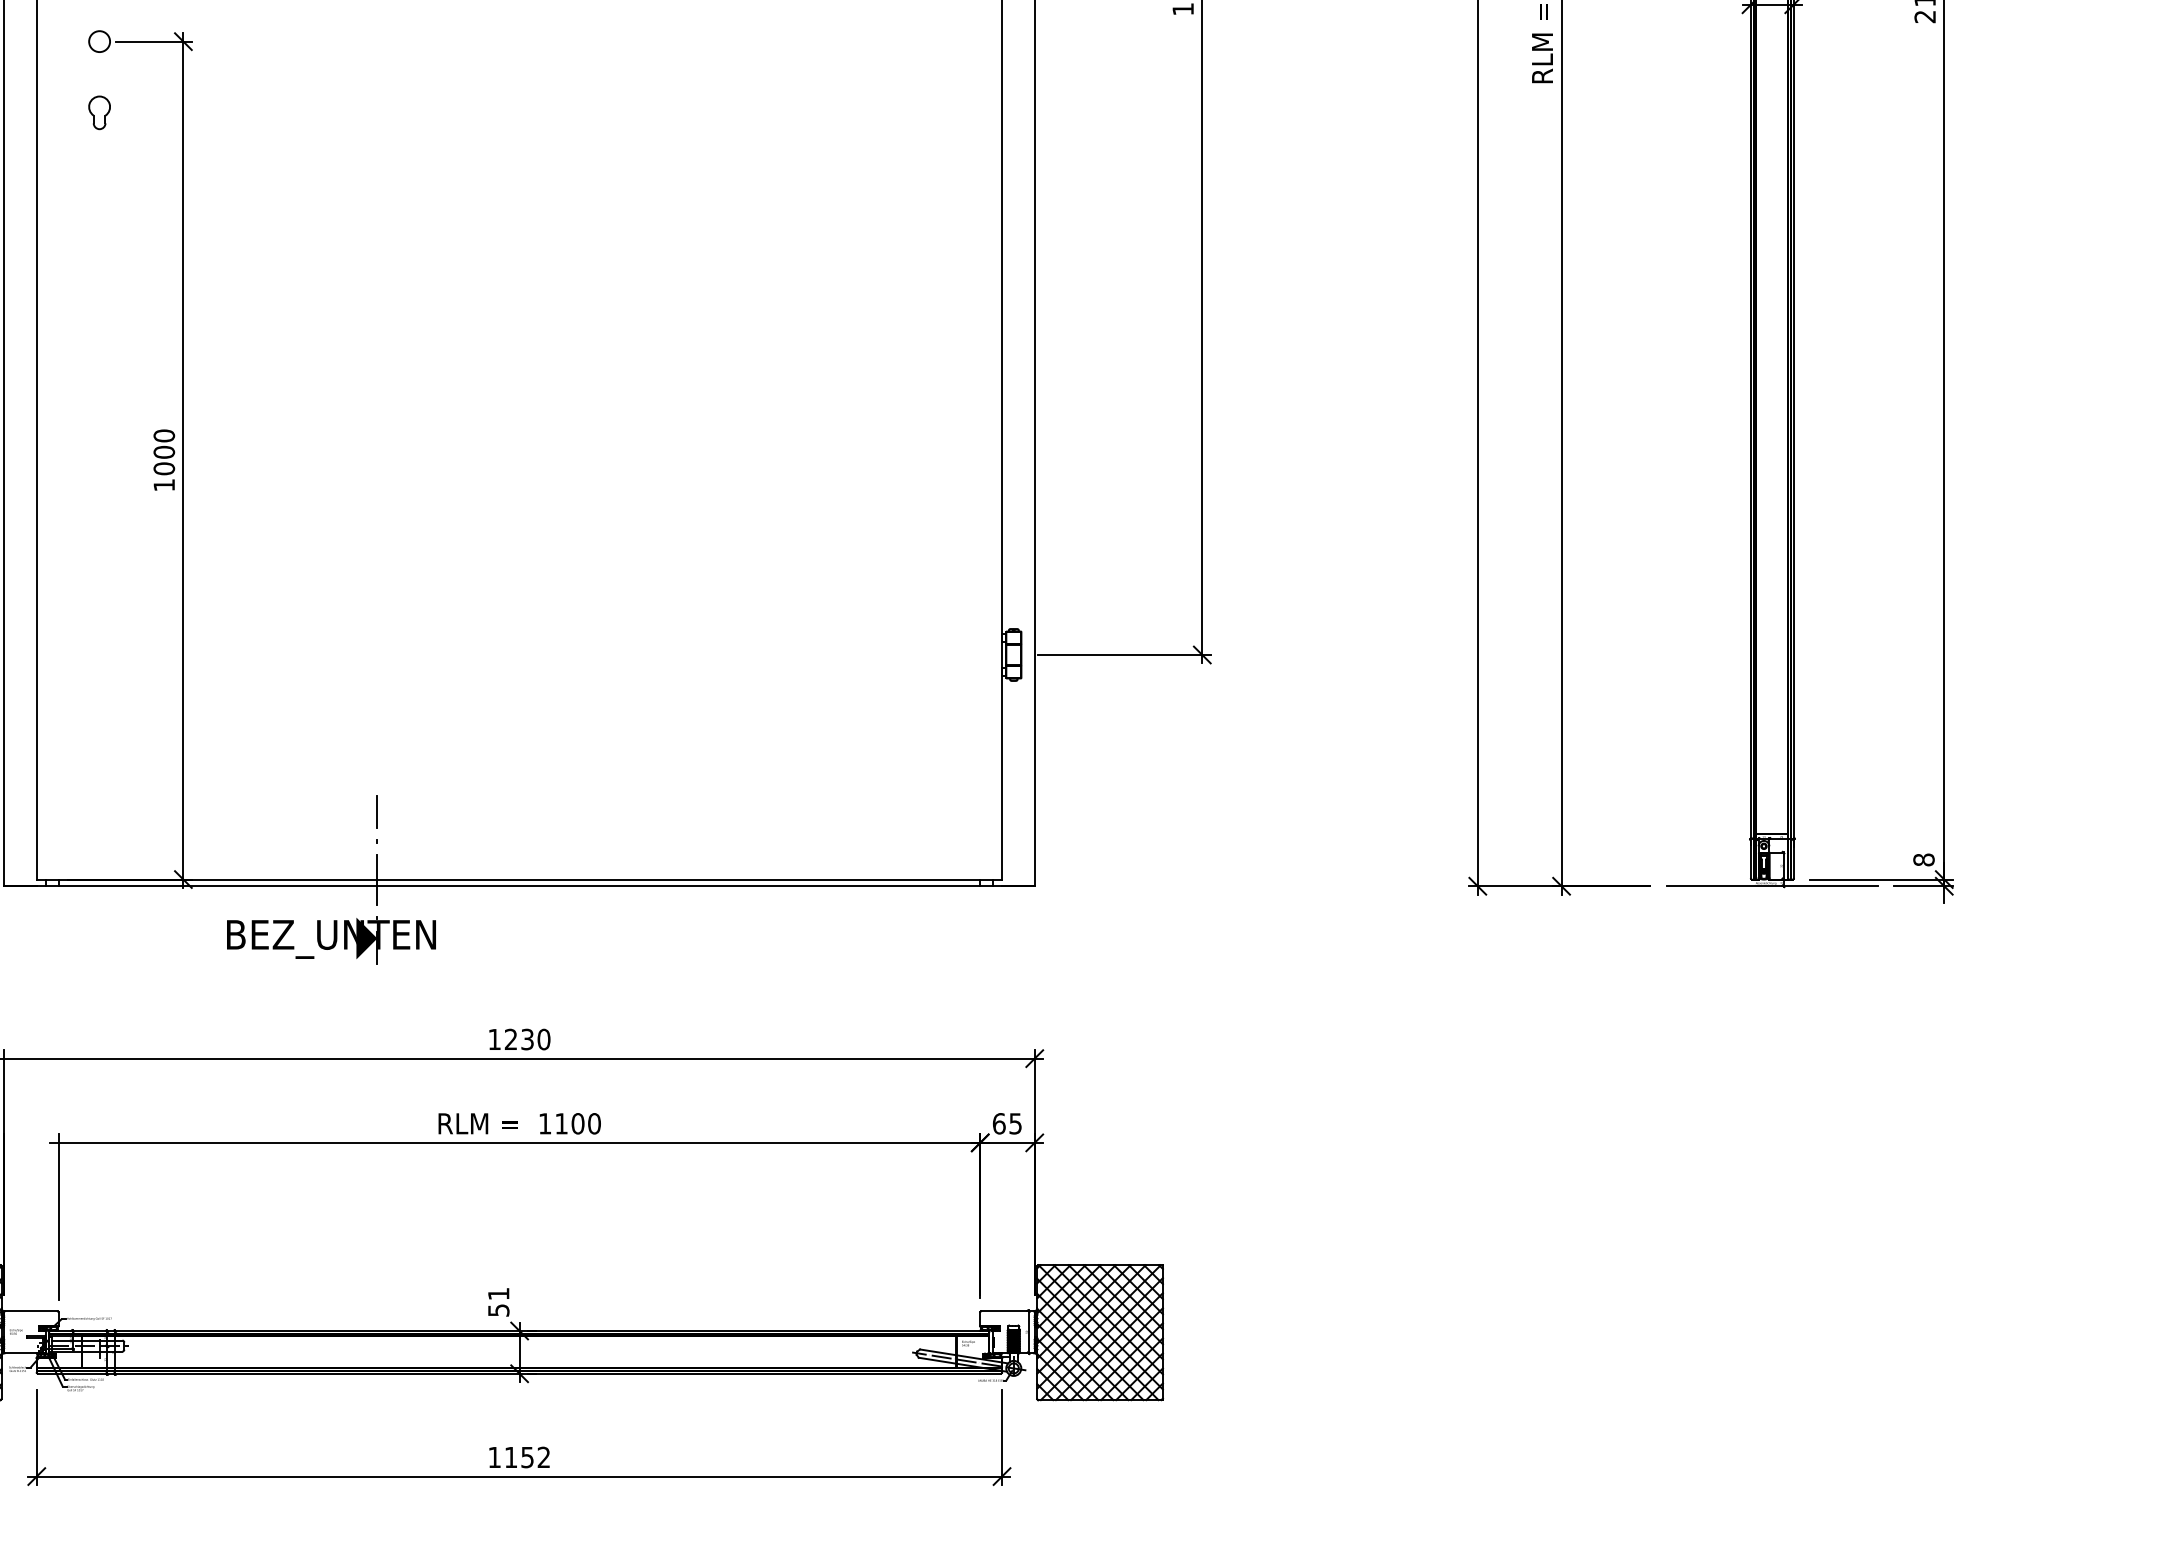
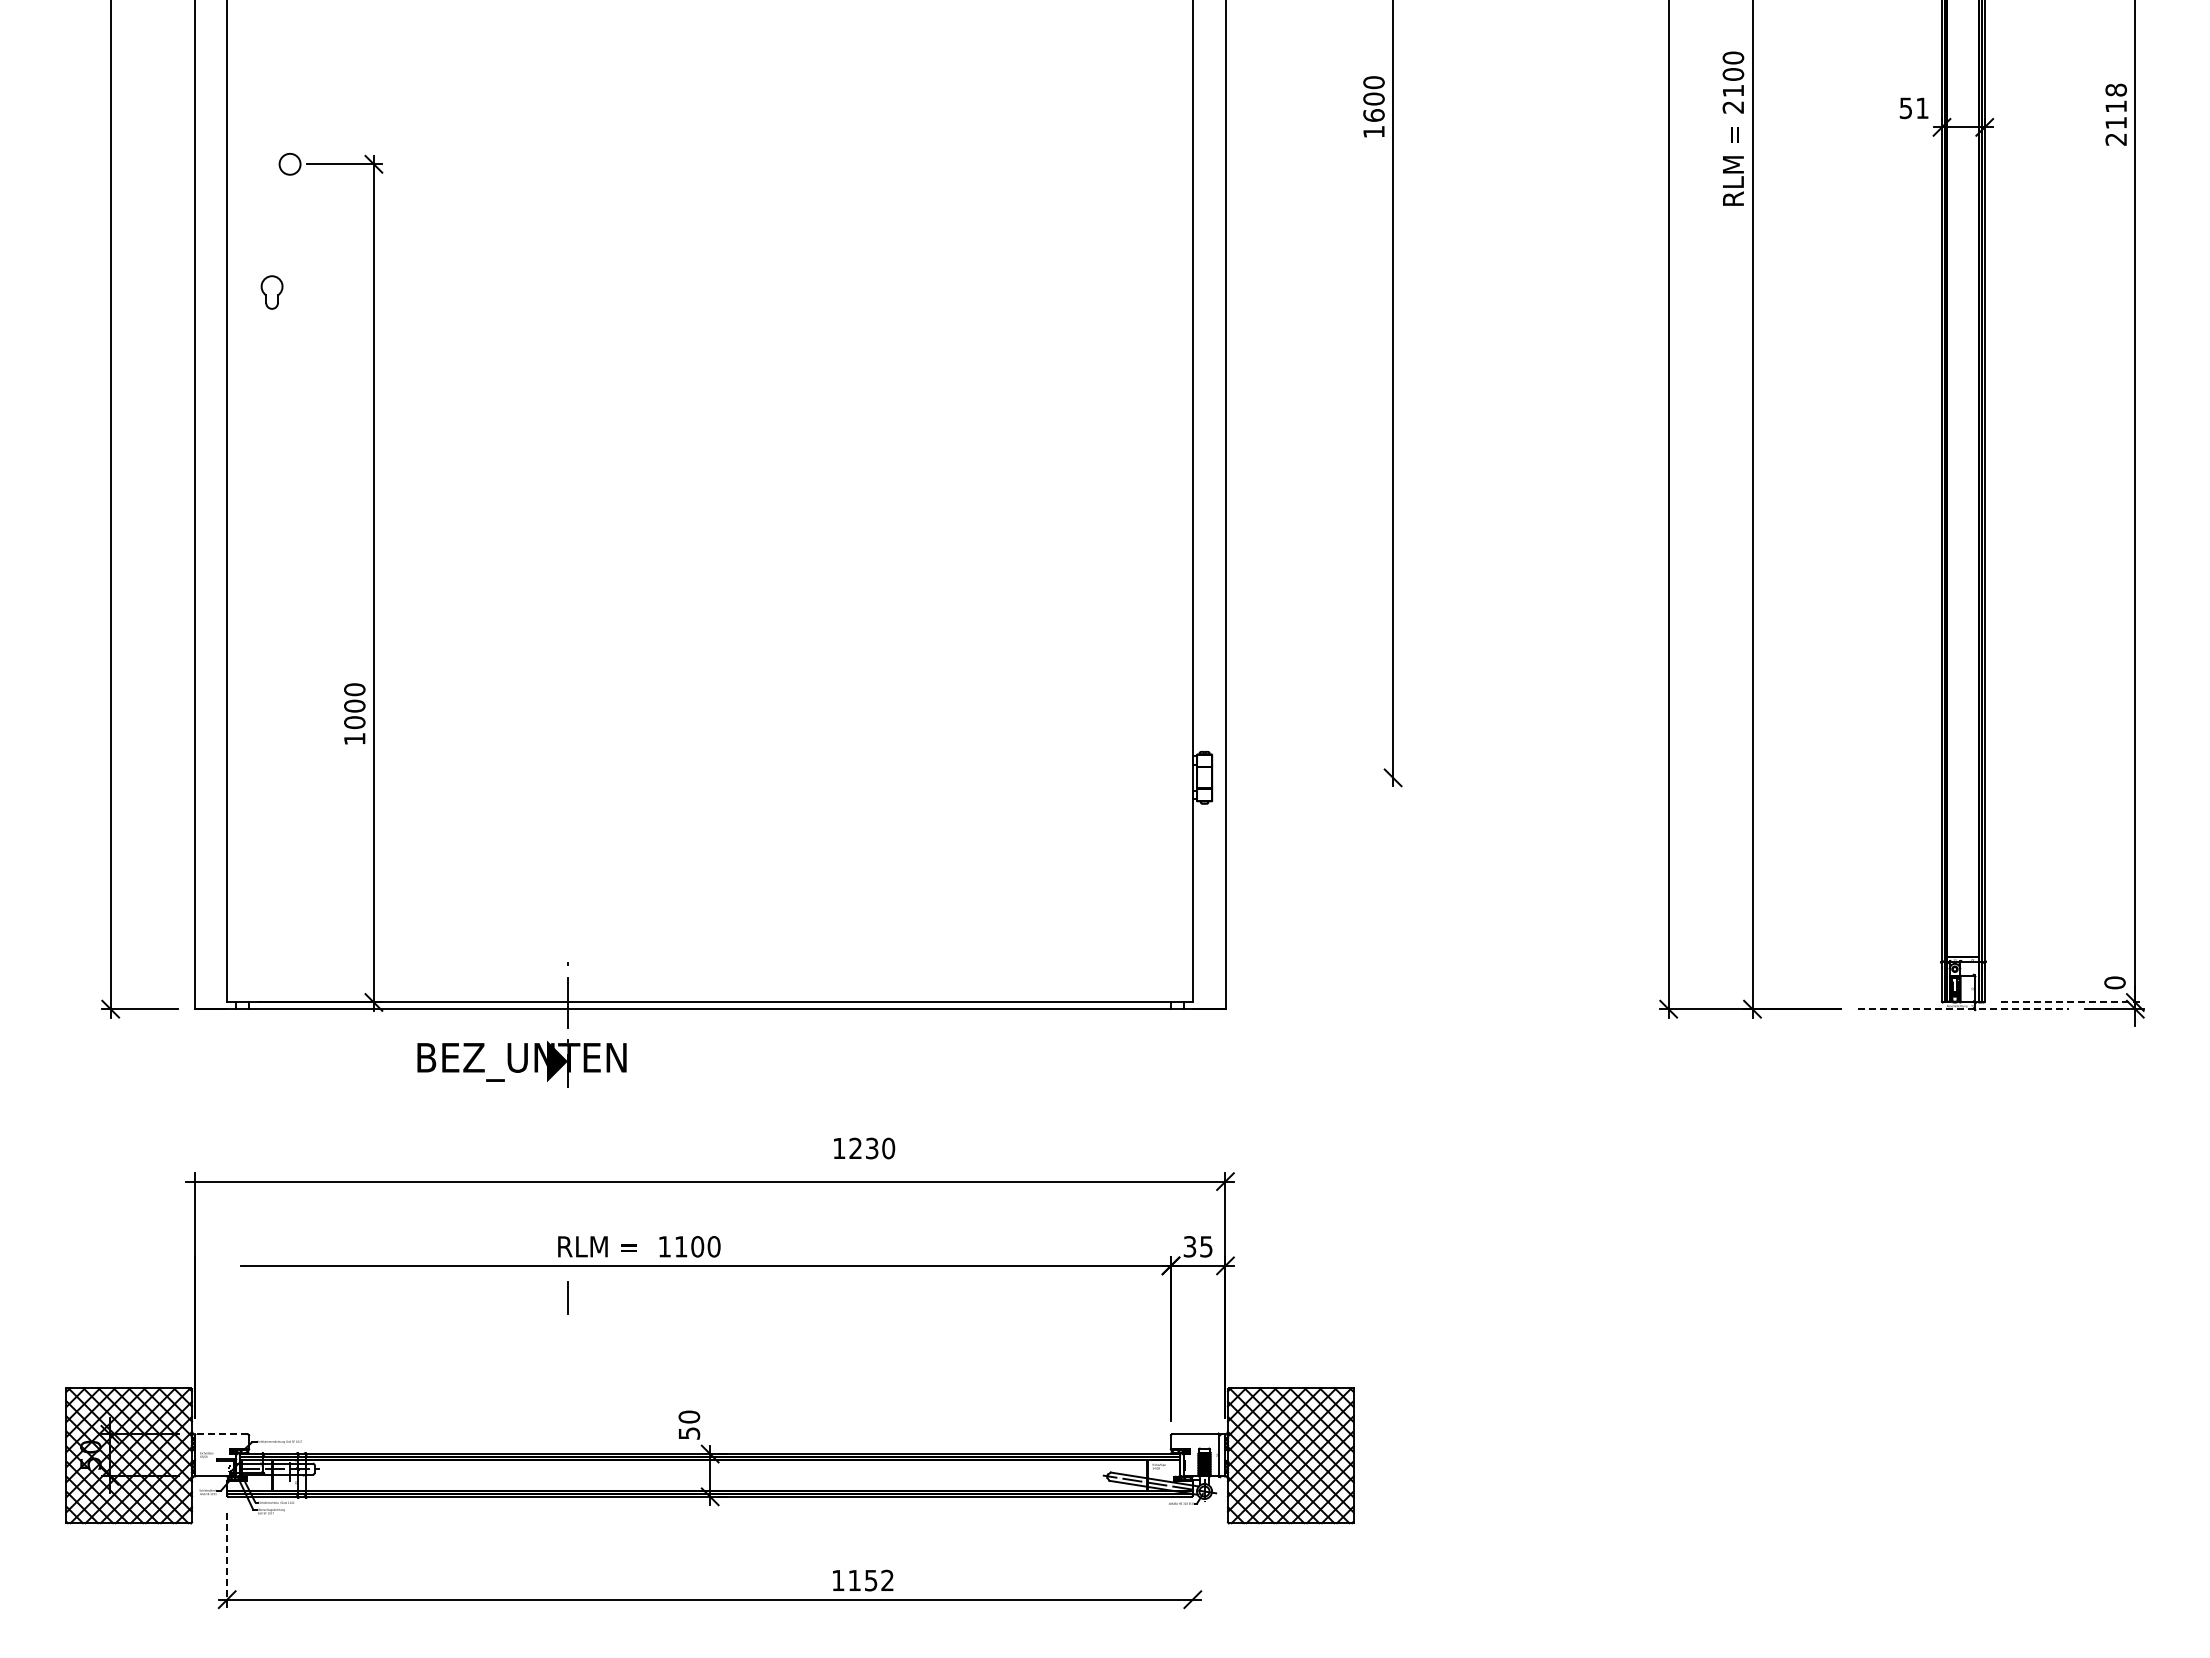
part: (99, 112) -> (271, 292), moved
text: (164, 459) -> (354, 713), moved
line: (1123, 654) -> (1314, 777), removed
line: (376, 811) -> (567, 1297), moved
text: (1923, 859) -> (2114, 982), 8 -> 0
line: (1881, 879) -> (2072, 1002), solid -> dashed
line: (1772, 886) -> (1963, 1009), solid -> dashed
text: (519, 1039) -> (864, 1148), moved
text: (519, 1123) -> (639, 1246), moved
text: (998, 1123) -> (1189, 1246), 65 -> 35
line: (59, 1216) -> (249, 1339), removed
text: (498, 1293) -> (689, 1416), 51 -> 50
line: (31, 1311) -> (221, 1434), solid -> dashed
line: (37, 1437) -> (227, 1560), solid -> dashed
line: (1001, 1437) -> (1192, 1560), removed
text: (519, 1457) -> (863, 1580), moved

